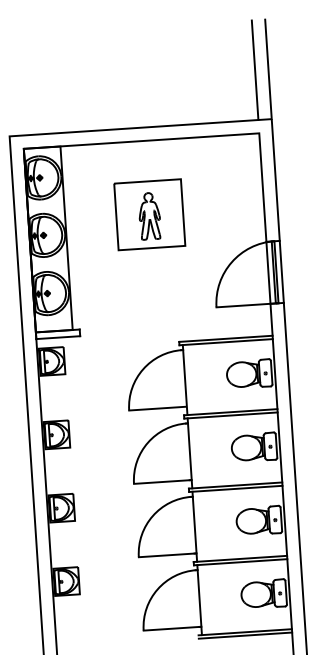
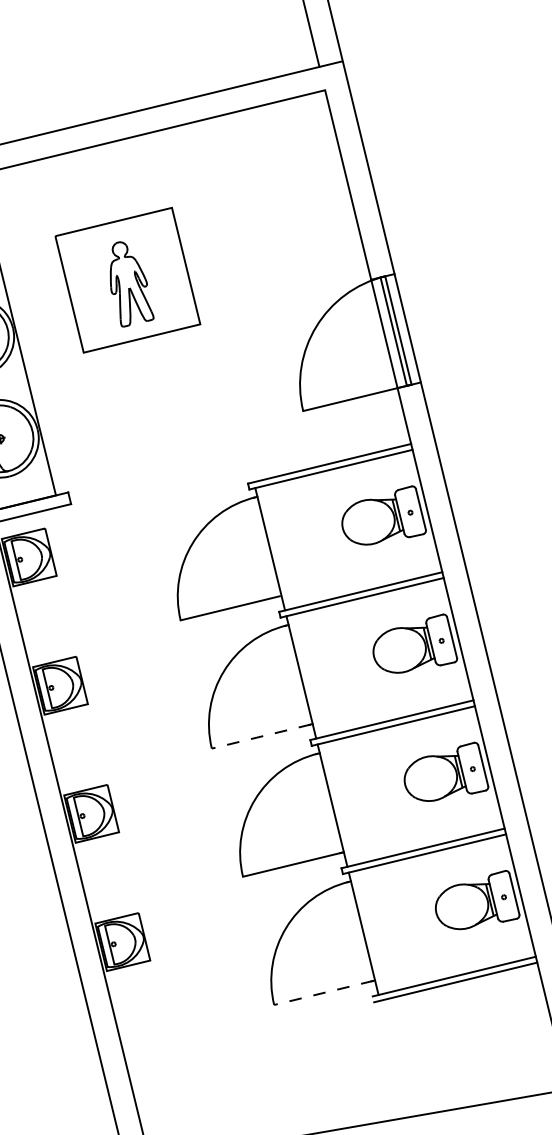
part: (149, 214) -> (127, 279), moved
line: (161, 482) -> (260, 737), solid -> dashed
line: (171, 628) -> (322, 992), solid -> dashed

